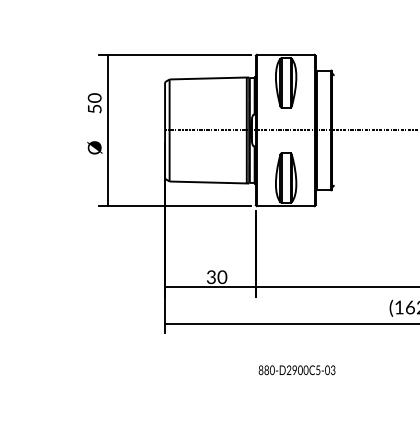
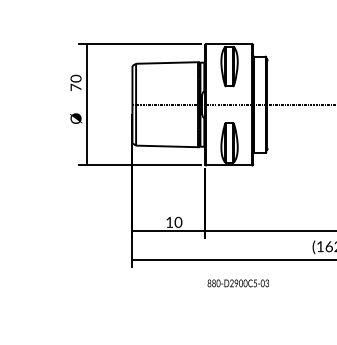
text: (94, 108) -> (75, 87), 50 -> 70
text: (211, 277) -> (169, 222), 30 -> 10
text: (296, 370) -> (237, 283), moved

